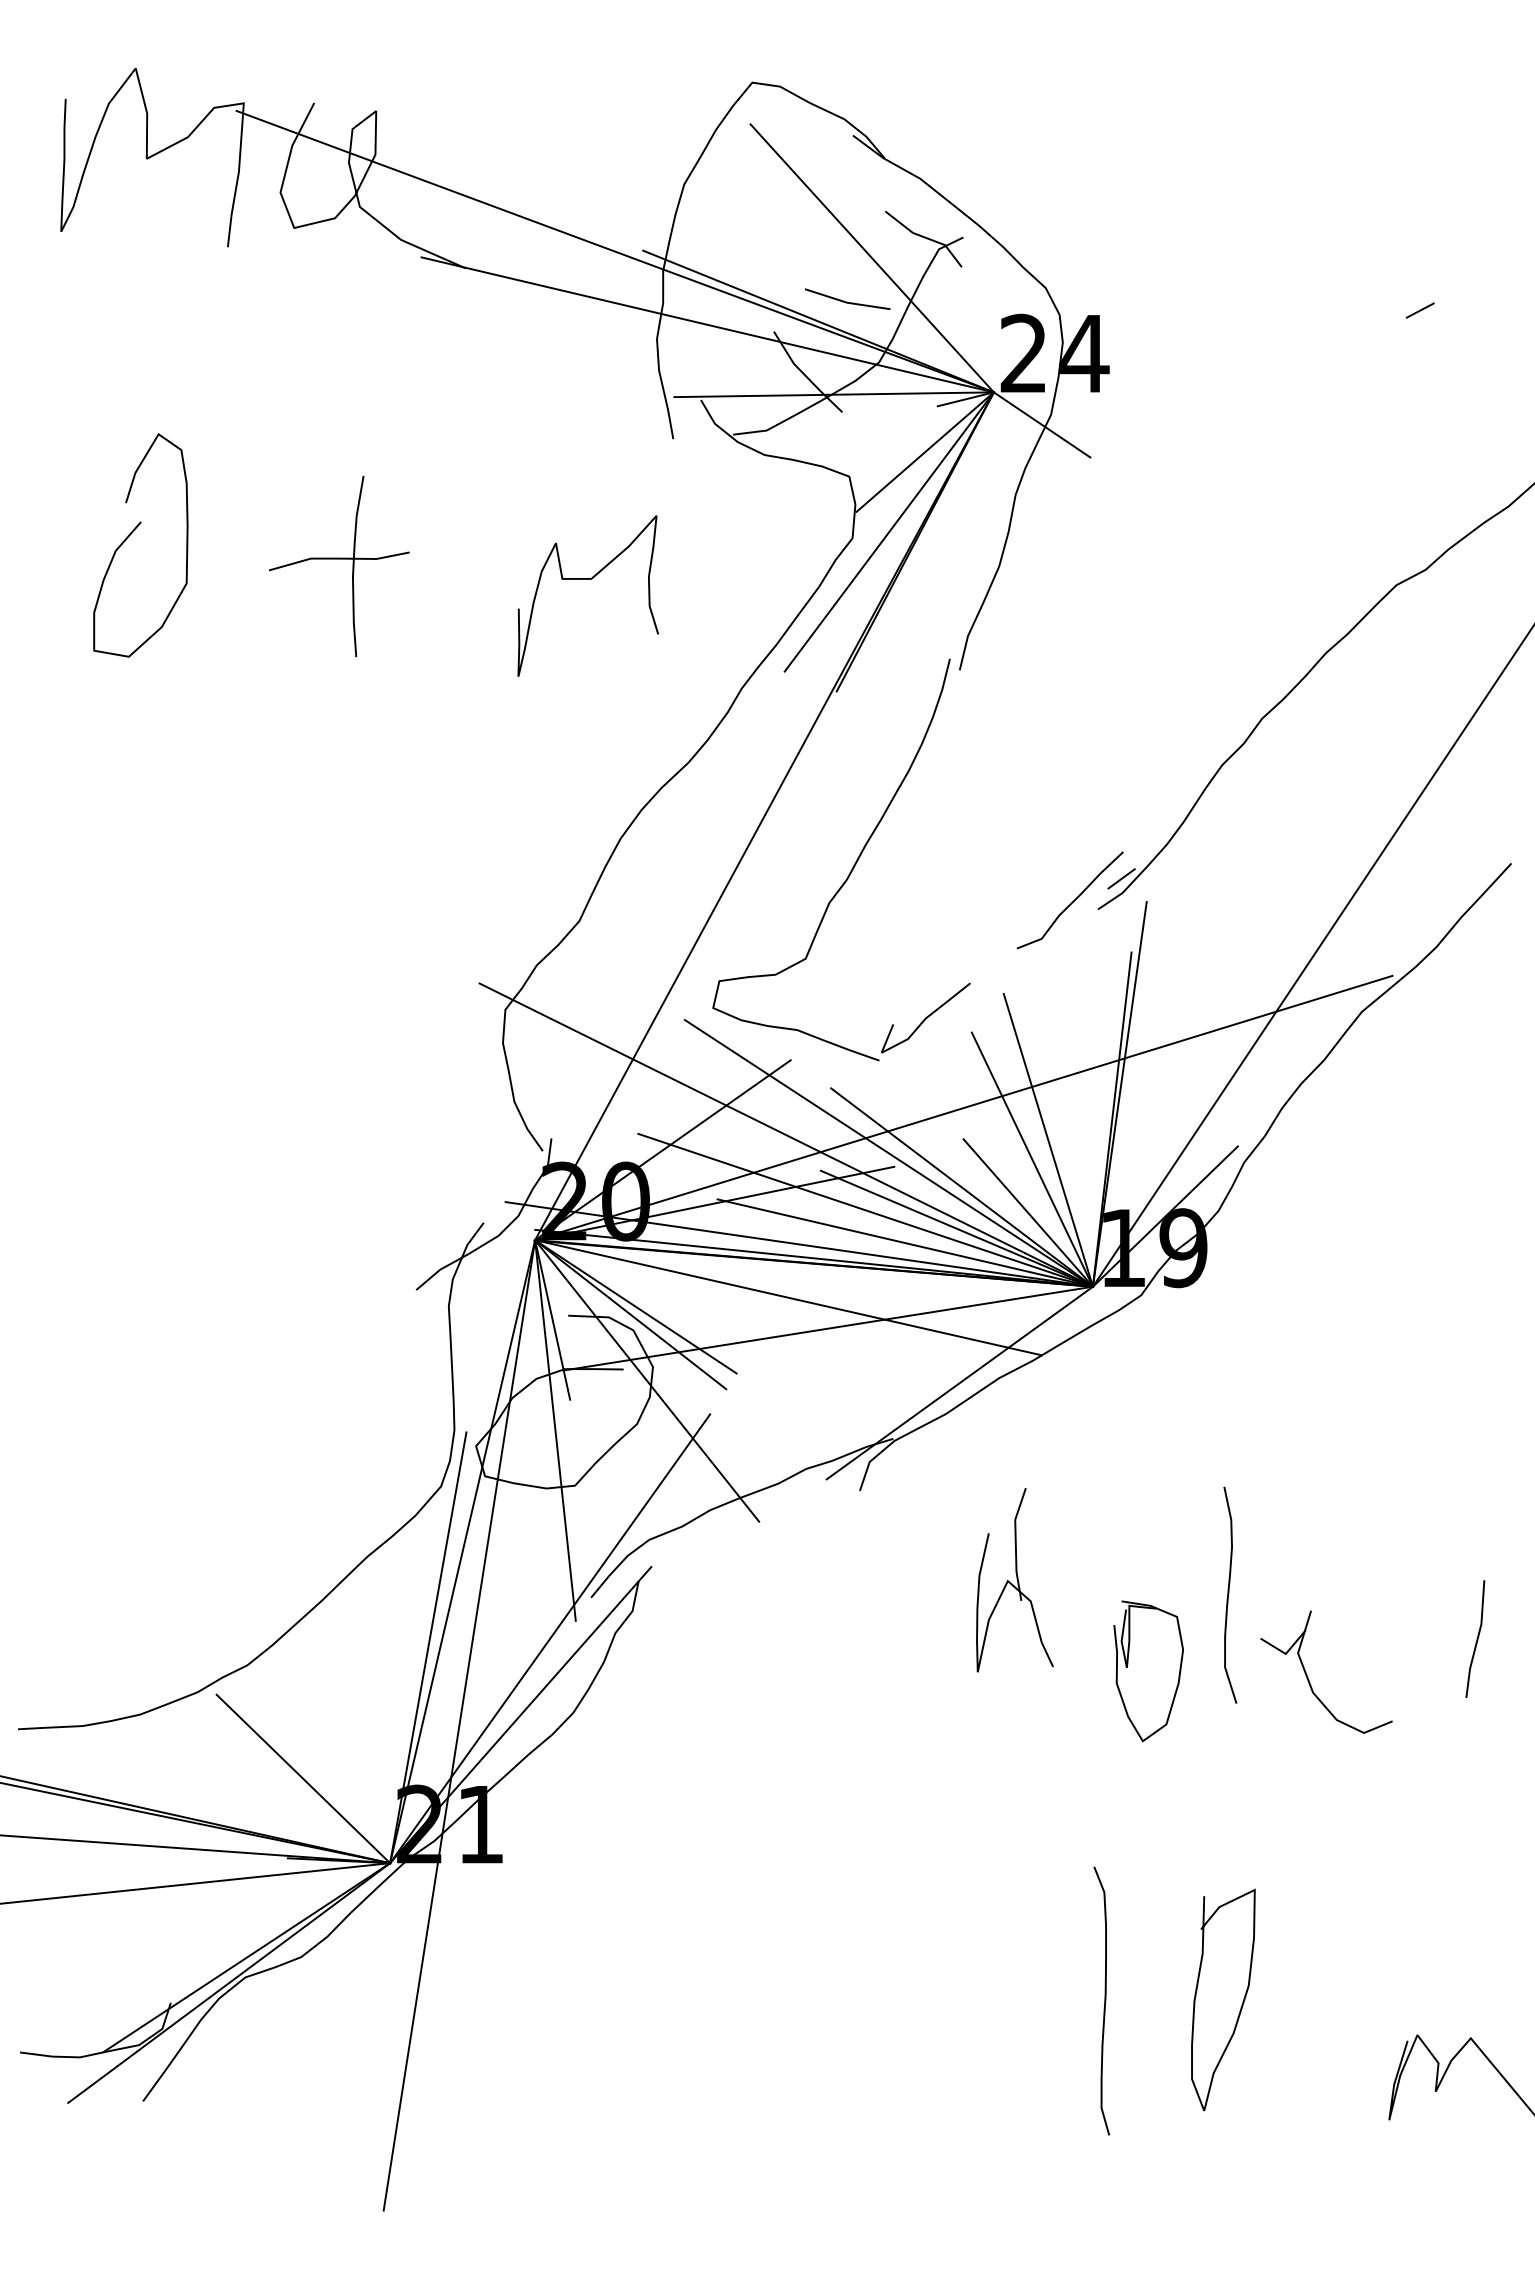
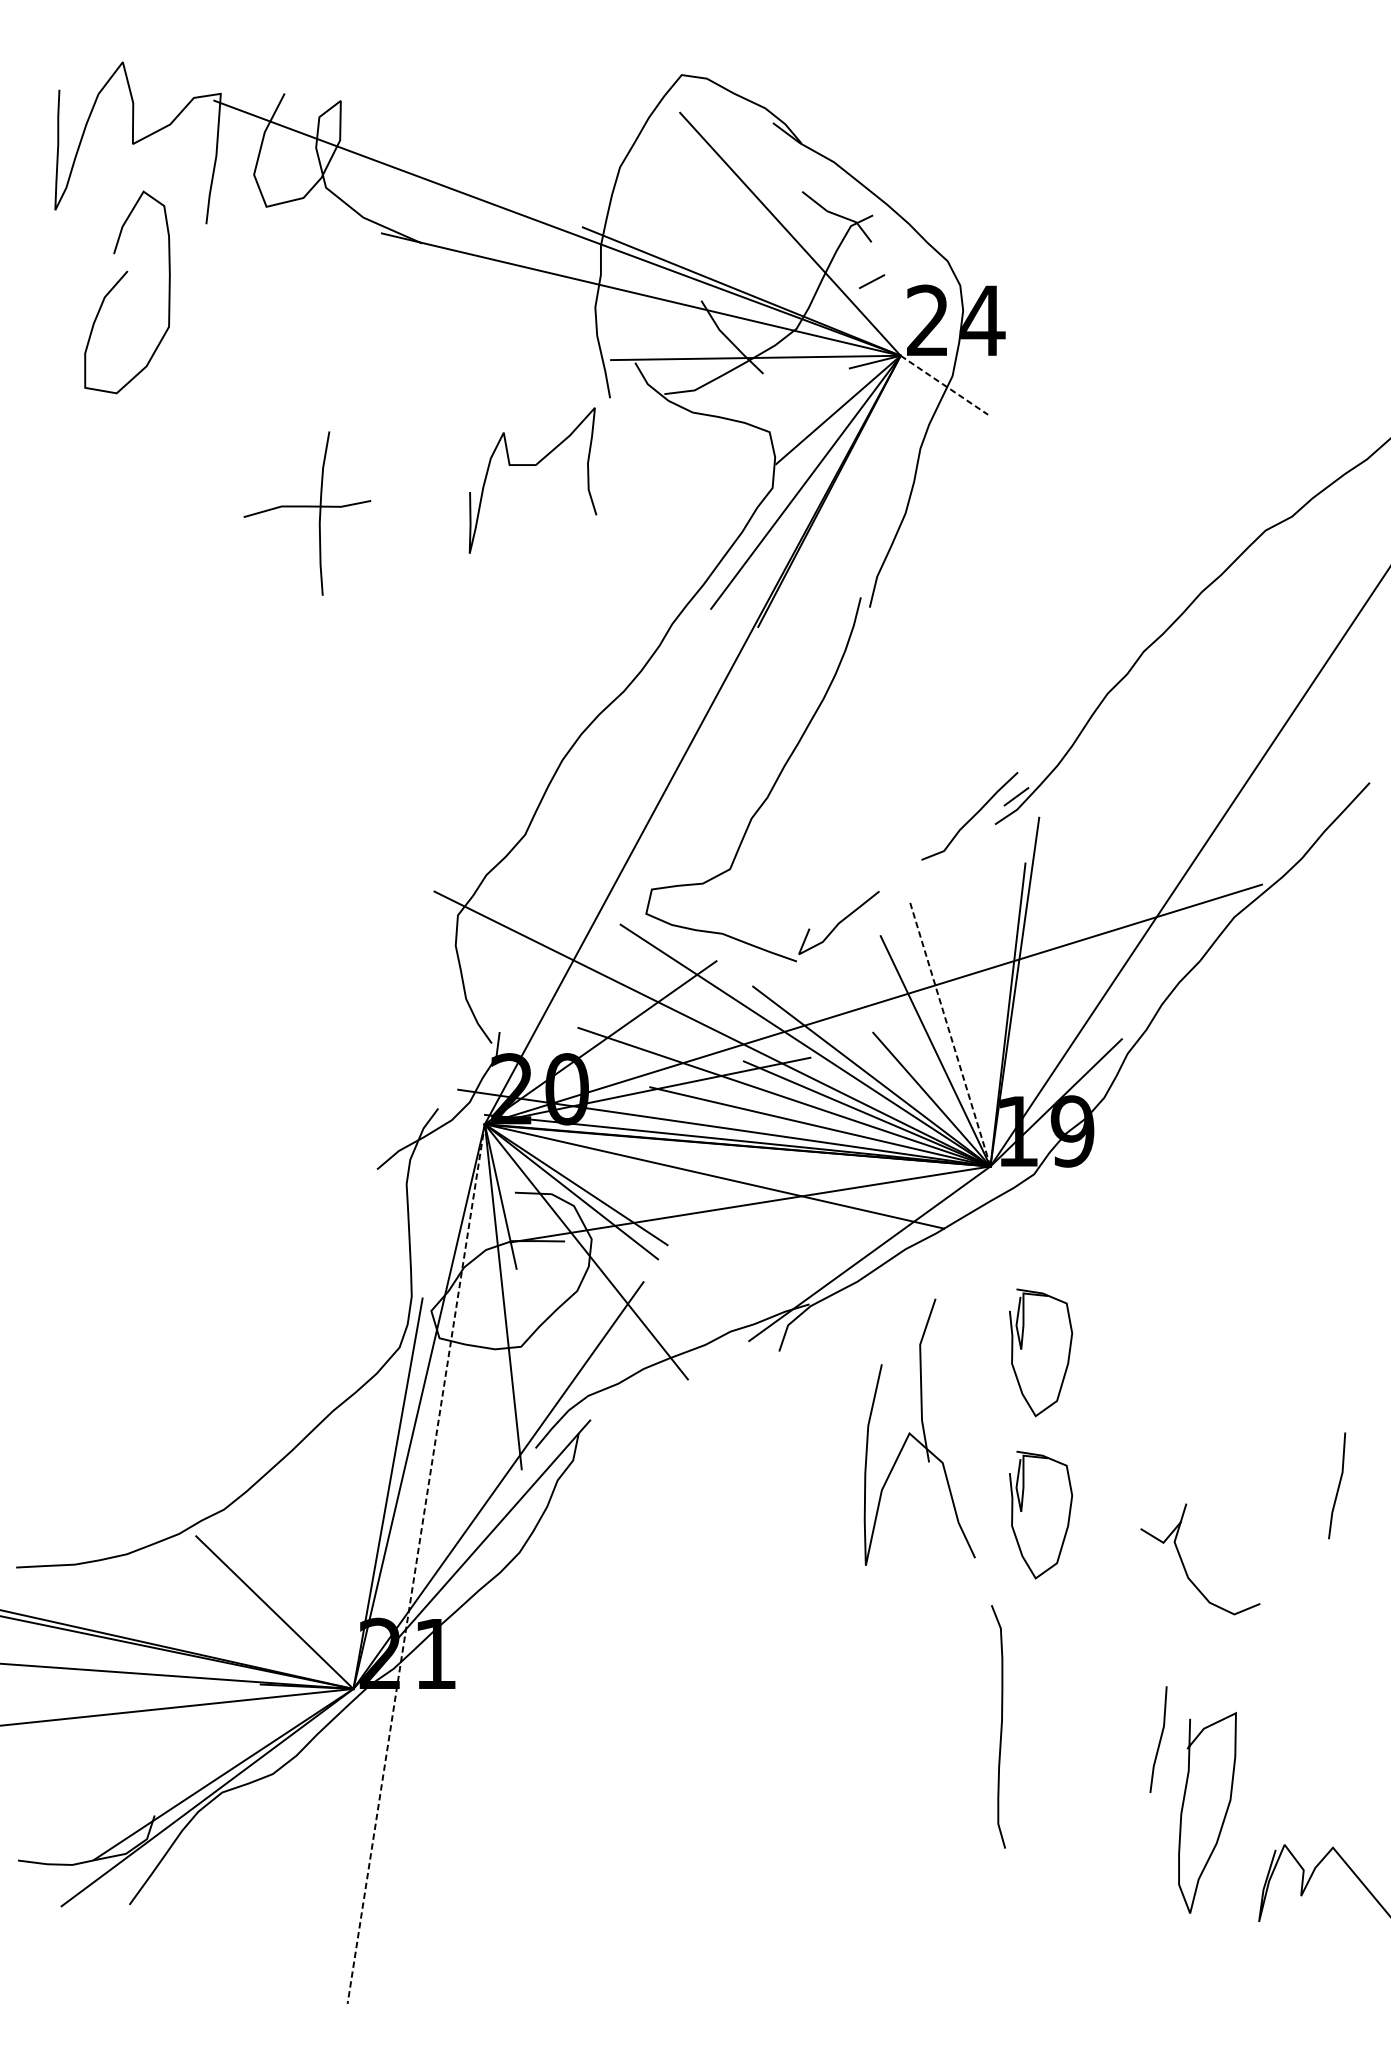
line: (847, 301) -> (768, 273), removed
line: (1419, 310) -> (871, 281), moved
line: (1042, 425) -> (944, 385), solid -> dashed
curve: (130, 535) -> (118, 283), moved
curve: (587, 579) -> (532, 465), moved
line: (1048, 1139) -> (950, 1033), solid -> dashed
part: (1128, 1485) -> (1022, 1346), added
part: (1014, 1580) -> (919, 1432), size x1.6
curve: (1229, 1594) -> (1114, 1445), removed
part: (1308, 1677) -> (1184, 1564), moved
line: (459, 1725) -> (416, 1564), solid -> dashed
line: (1279, 1918) -> (1159, 1739), added
curve: (1104, 2000) -> (1000, 1726), moved
curve: (1241, 2004) -> (1223, 1817), moved

